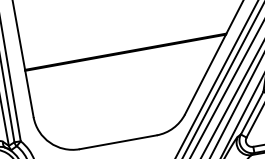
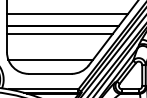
line: (130, 29) -> (67, 14), added
line: (122, 68) -> (59, 34), added
line: (114, 116) -> (50, 59), added

